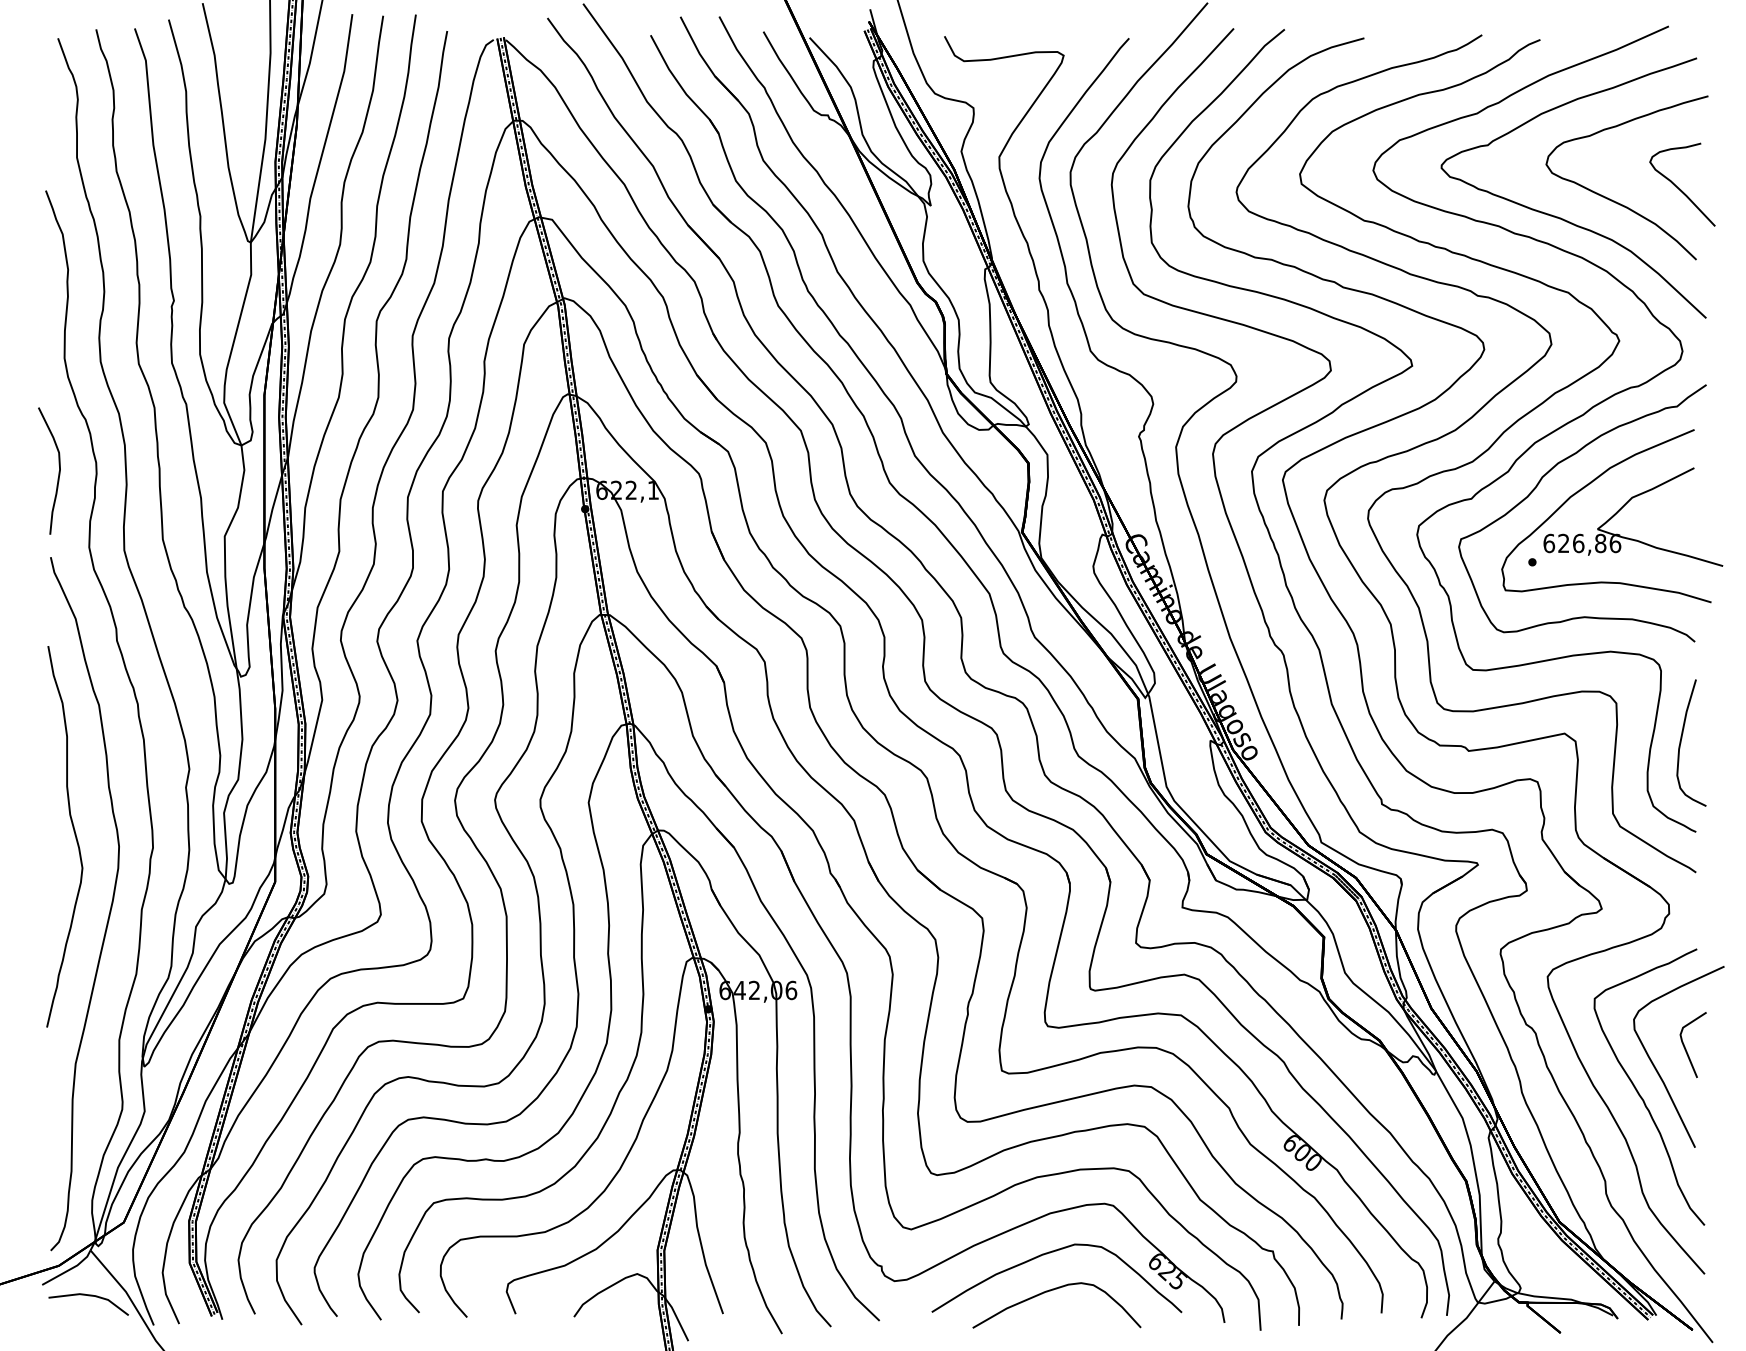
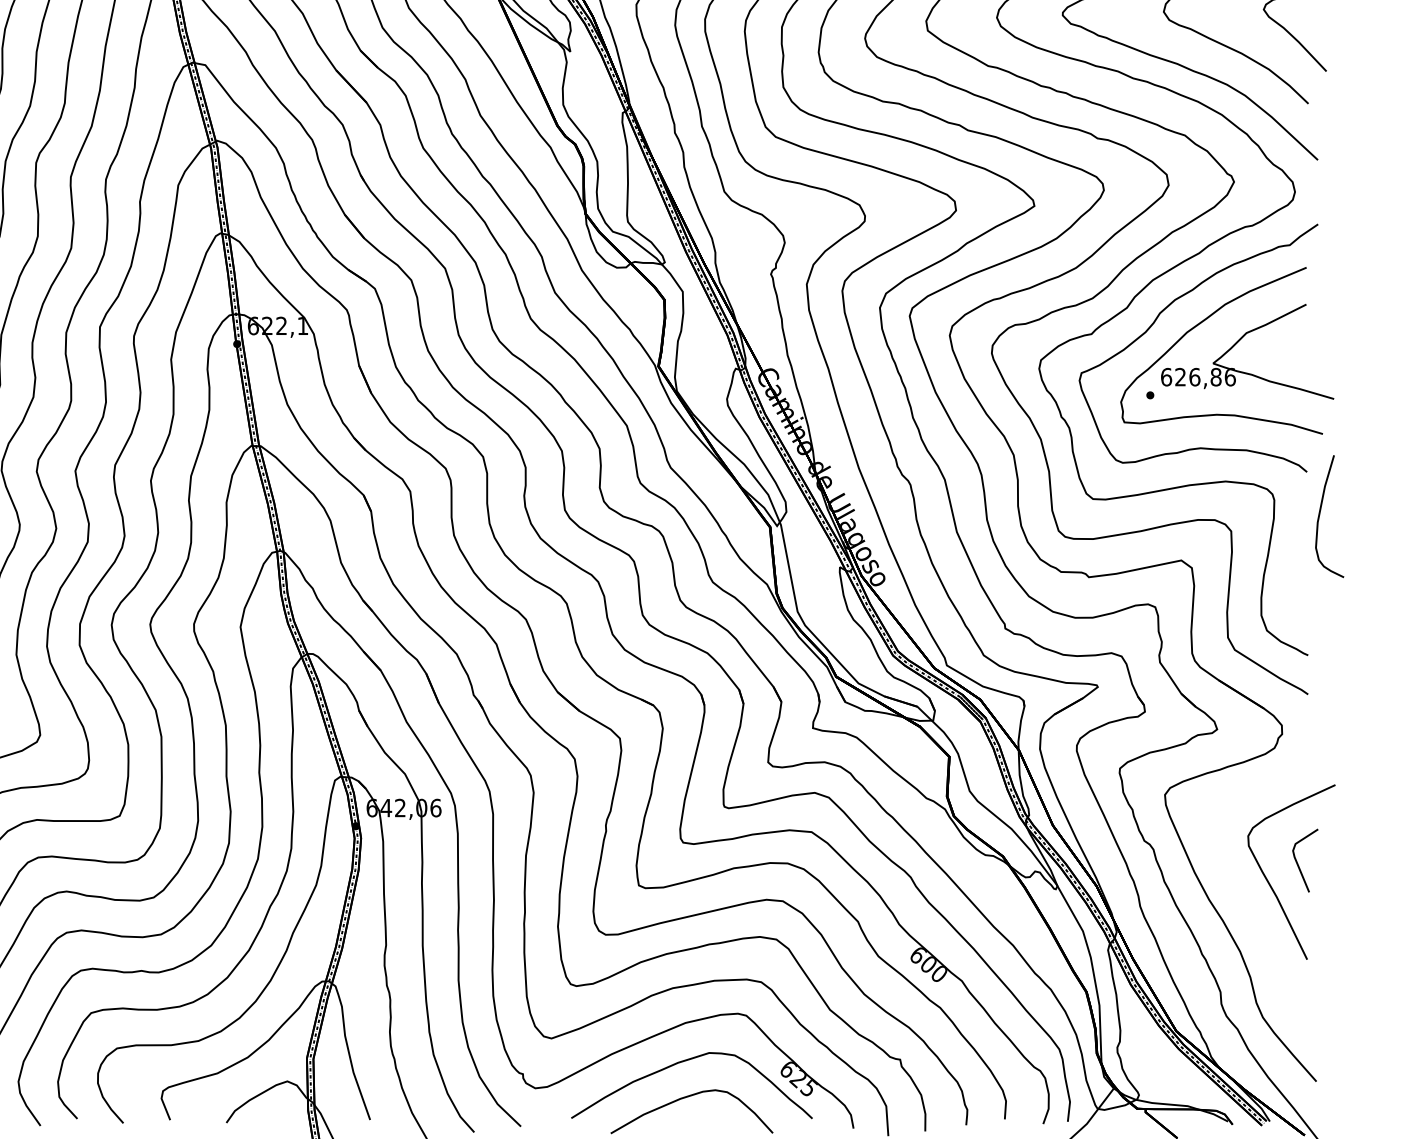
curve: (1682, 738) -> (1321, 512), moved
curve: (1640, 1094) -> (1254, 908), removed

